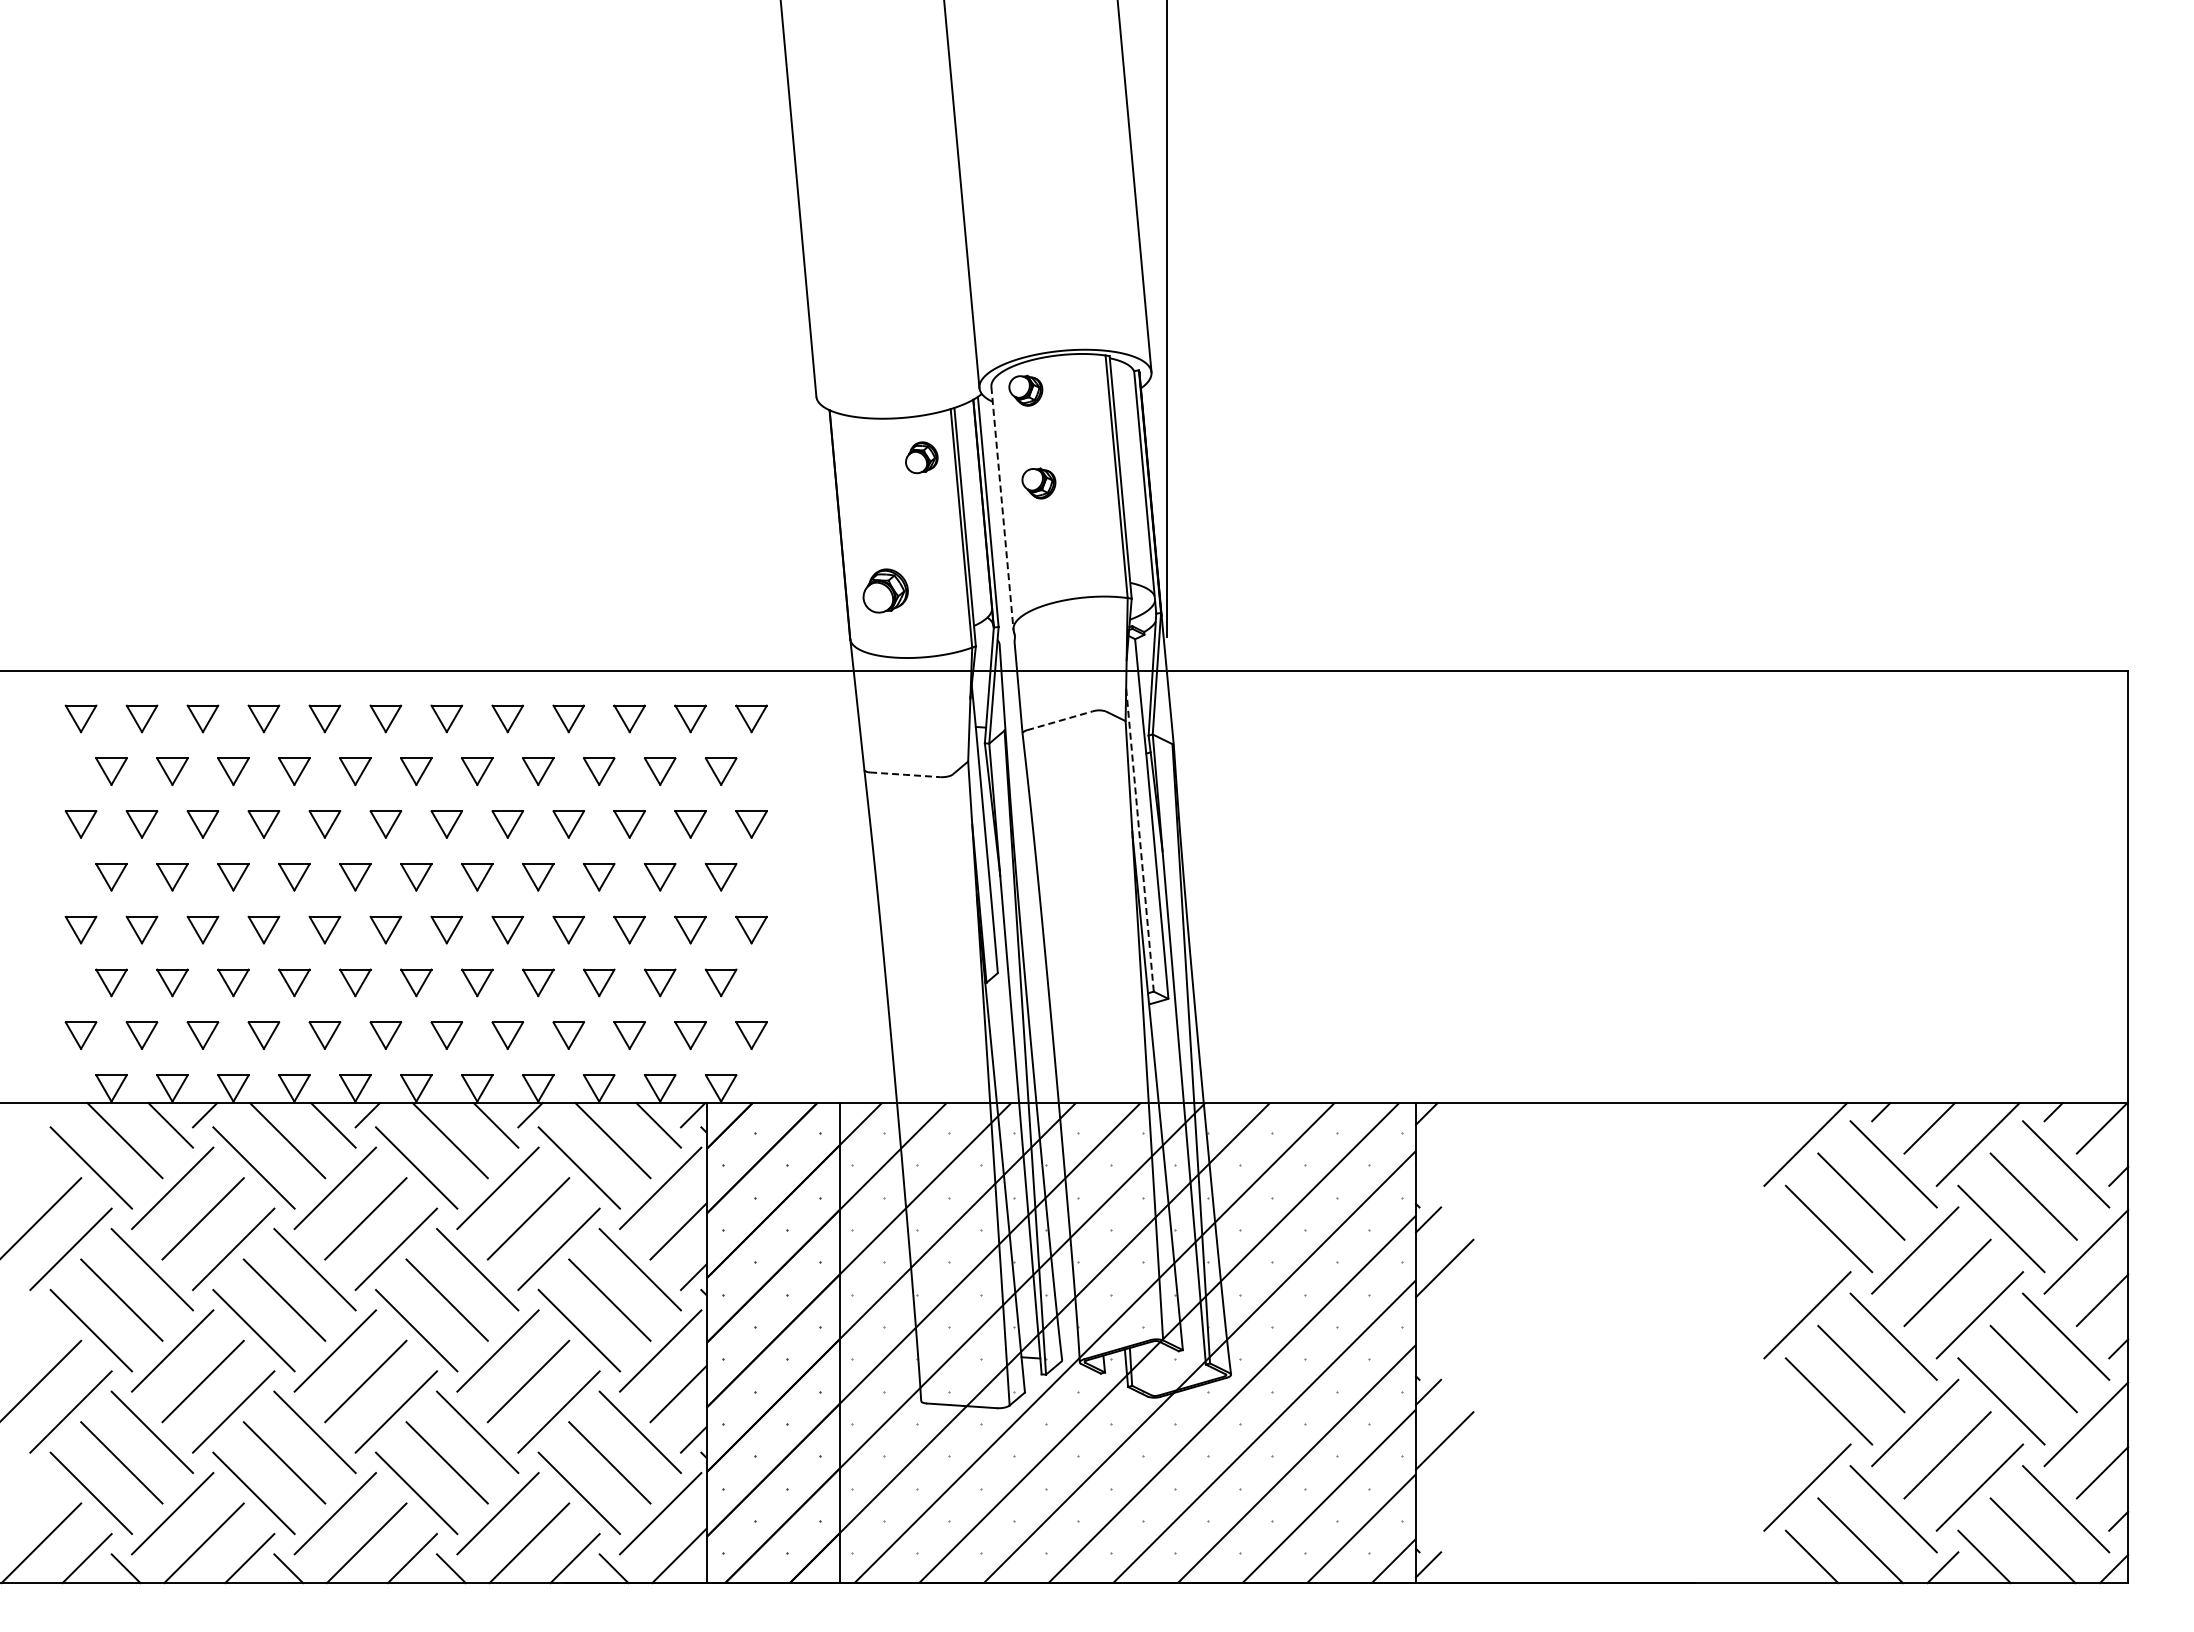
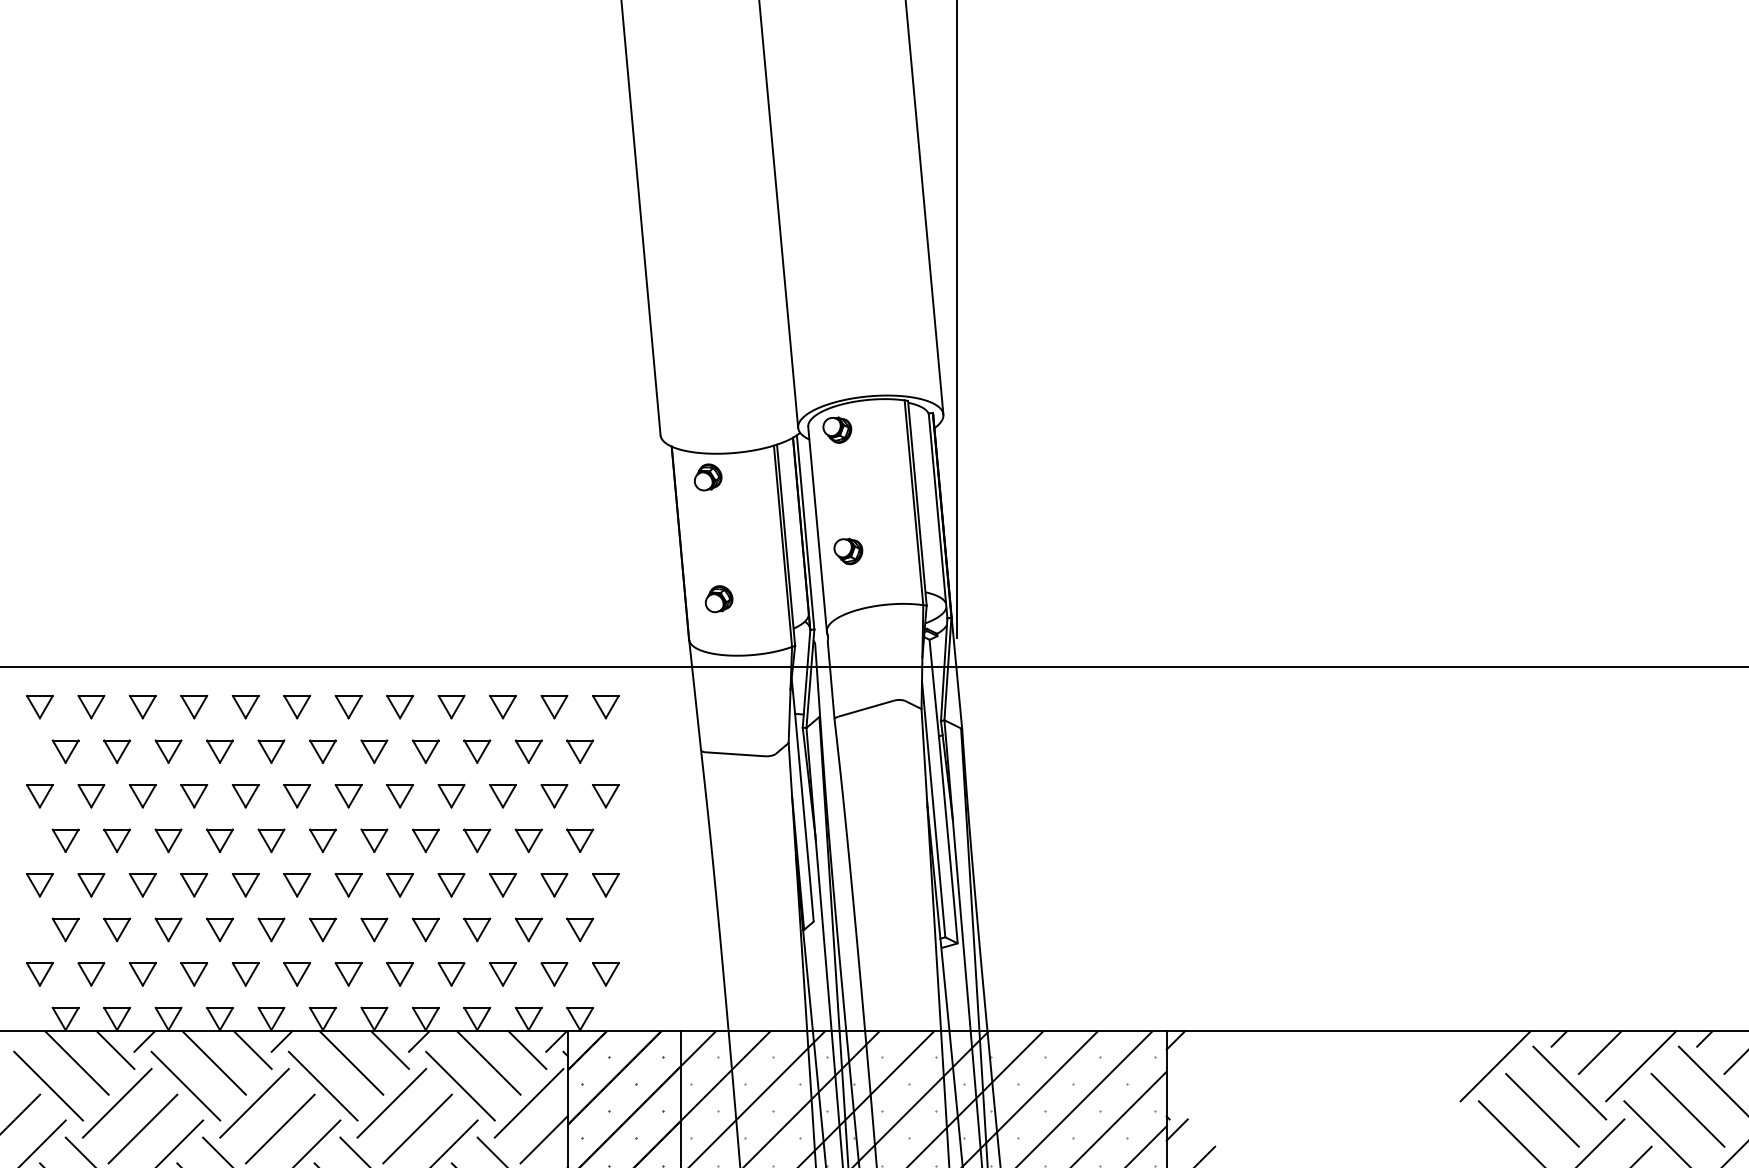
part: (921, 457) -> (707, 477), moved
part: (1038, 483) -> (848, 551), moved
line: (1002, 508) -> (817, 529), dashed -> solid
part: (885, 590) -> (718, 598), size x0.71
line: (1059, 720) -> (865, 708), dashed -> solid
line: (905, 774) -> (735, 754), dashed -> solid
line: (1139, 839) -> (933, 808), dashed -> solid

